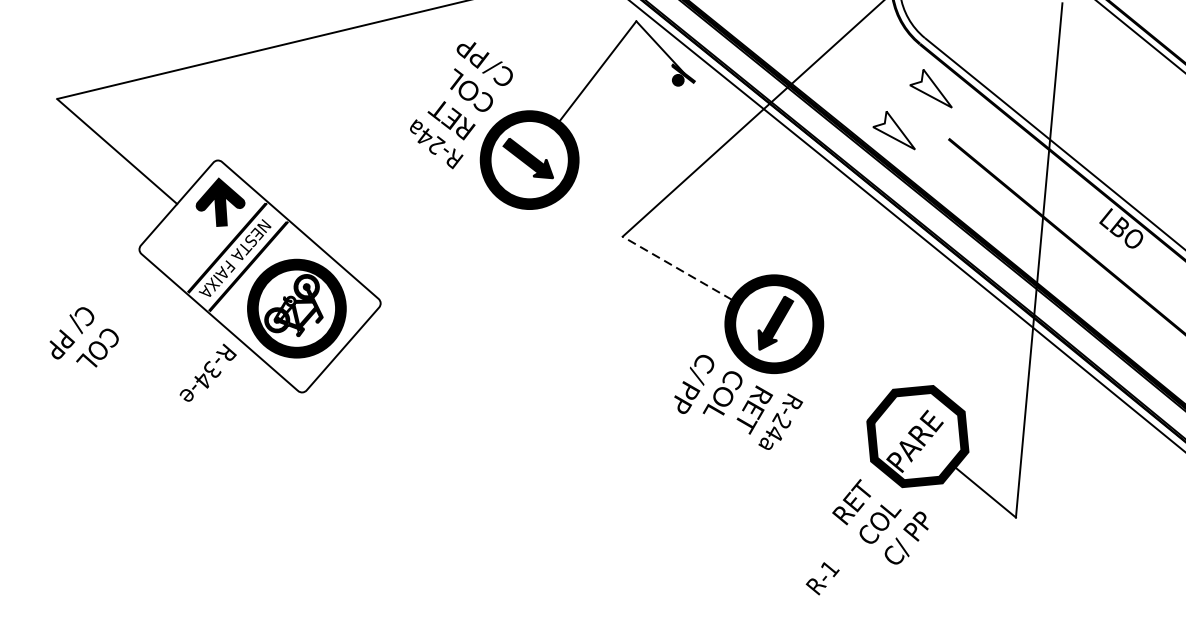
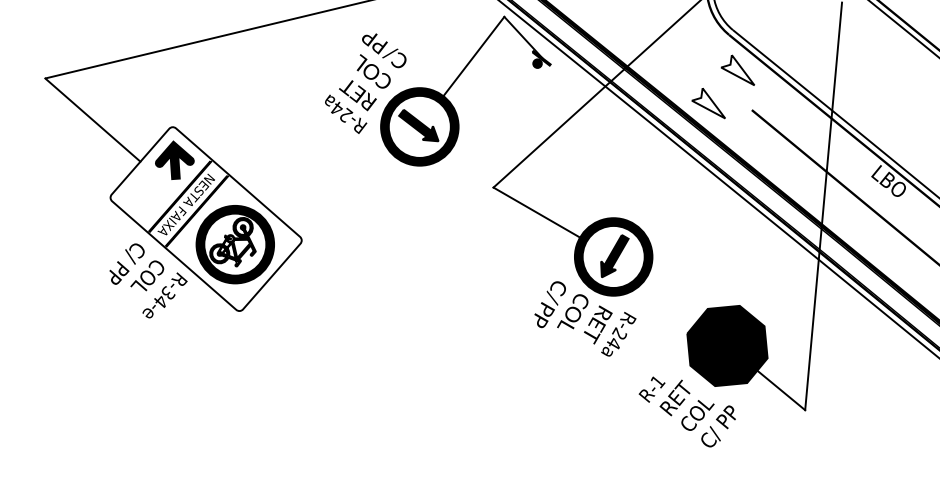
line: (676, 268) -> (536, 212), dashed -> solid
text: (83, 337) -> (136, 267), moved
fill: (916, 435) -> (726, 345), added
text: (822, 578) -> (651, 389), moved

